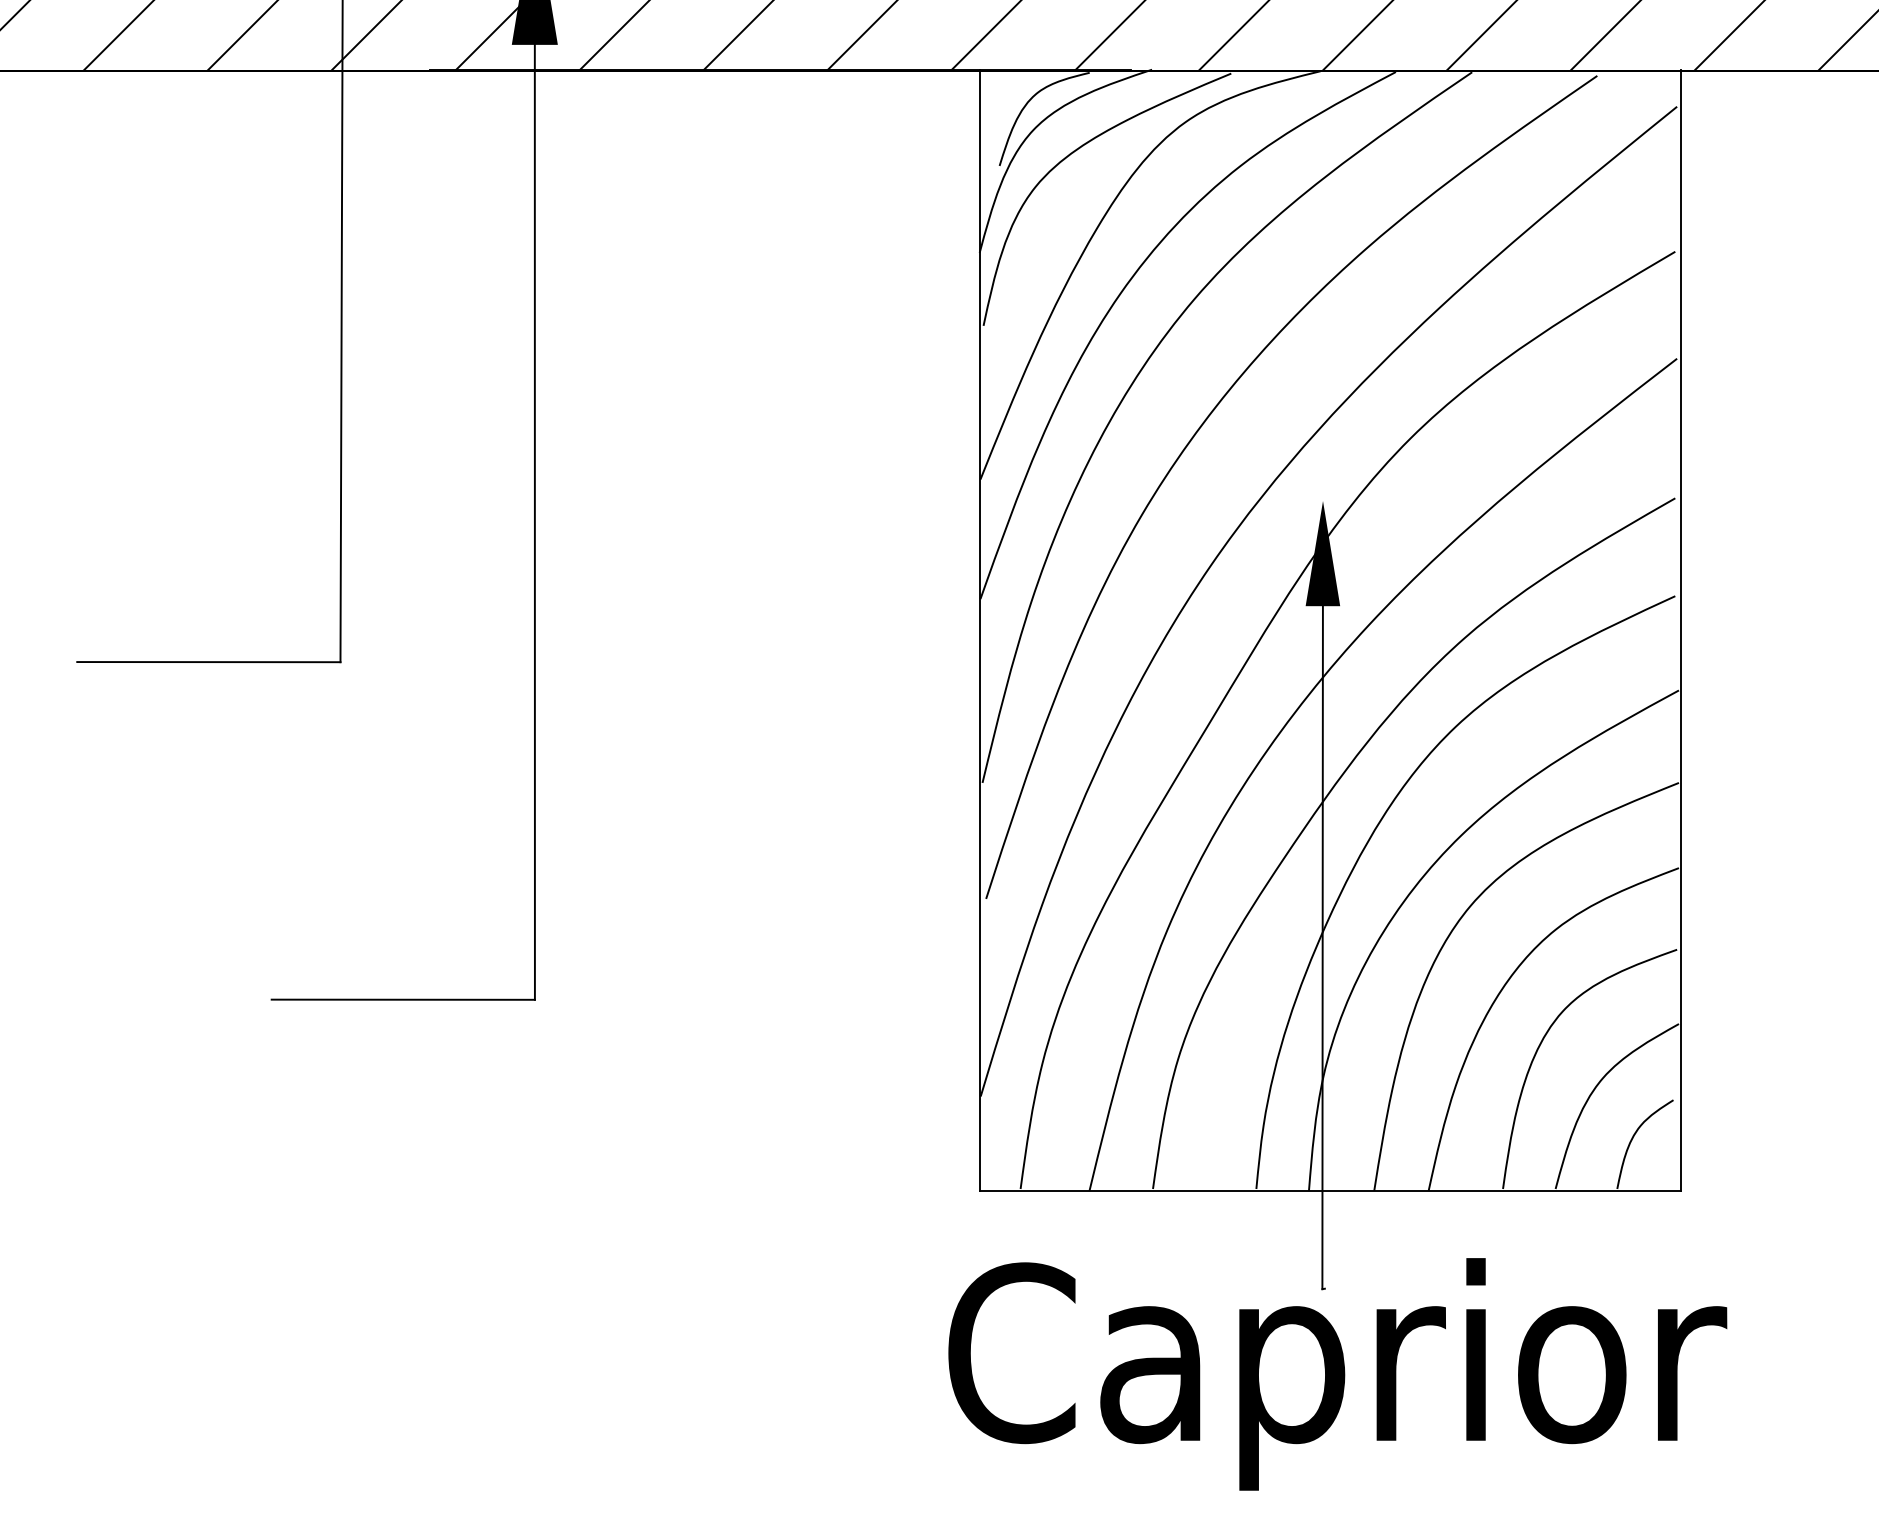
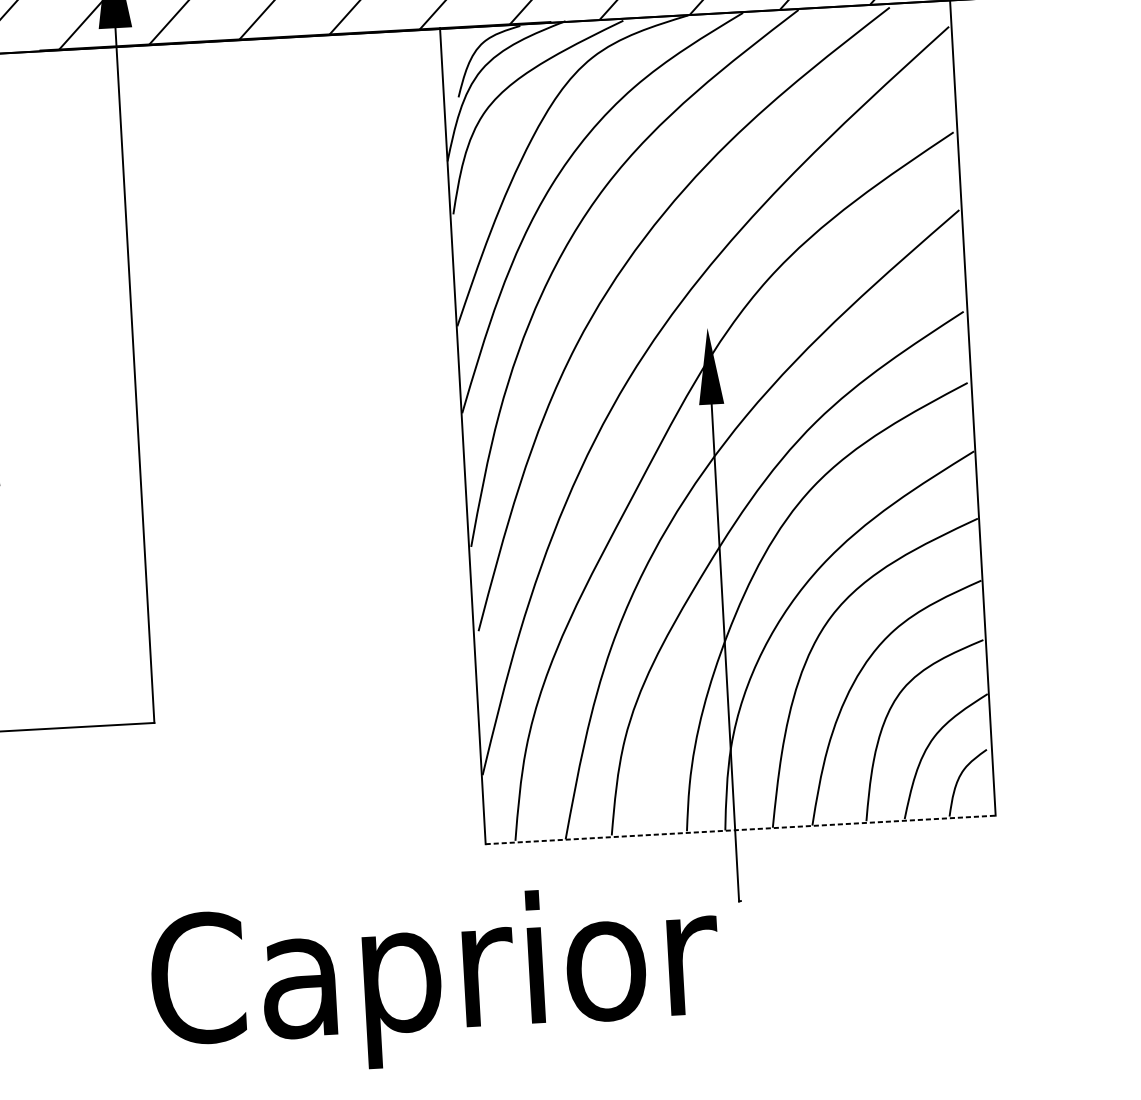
line: (1330, 1191) -> (741, 830), solid -> dashed
text: (1337, 1374) -> (435, 980), moved

